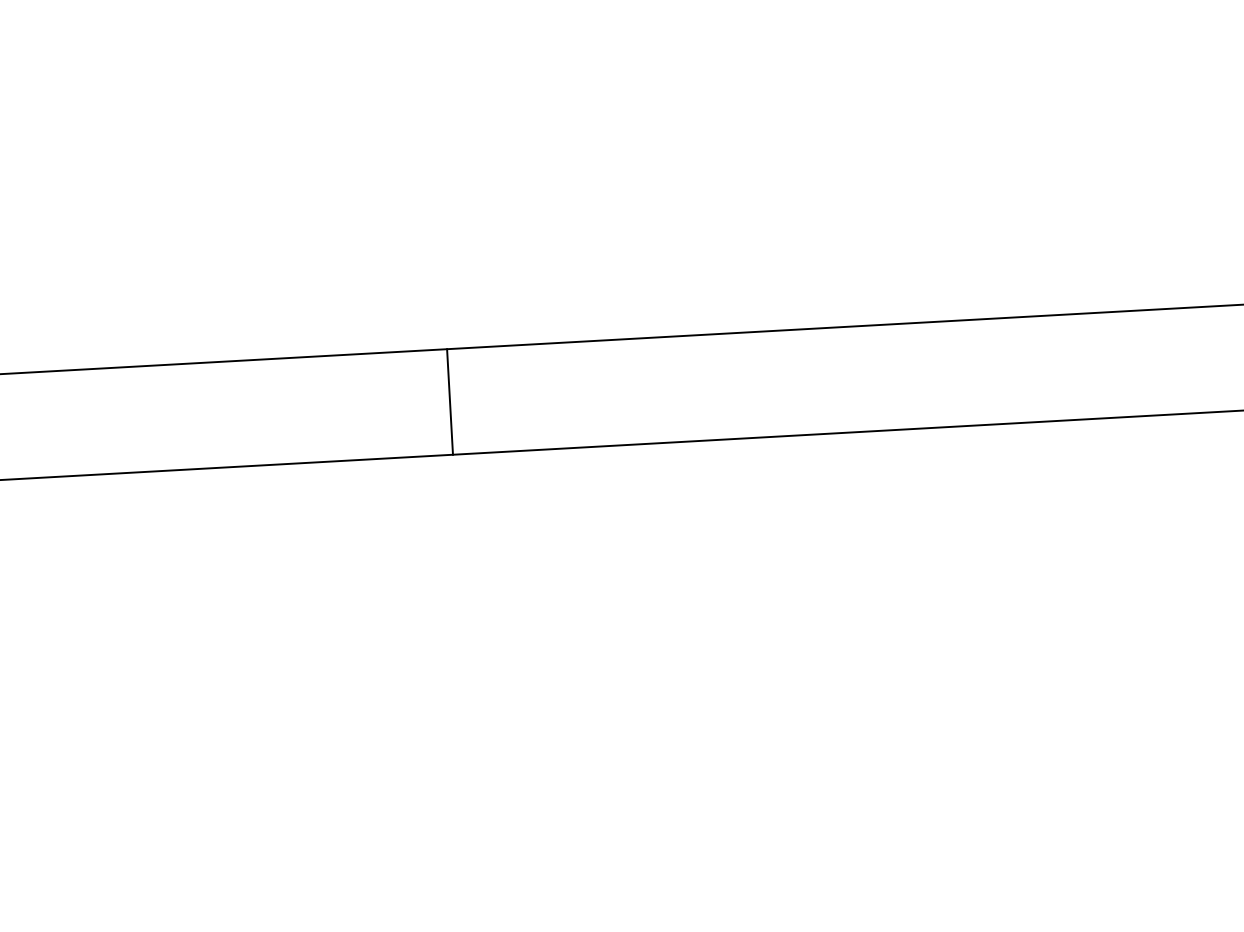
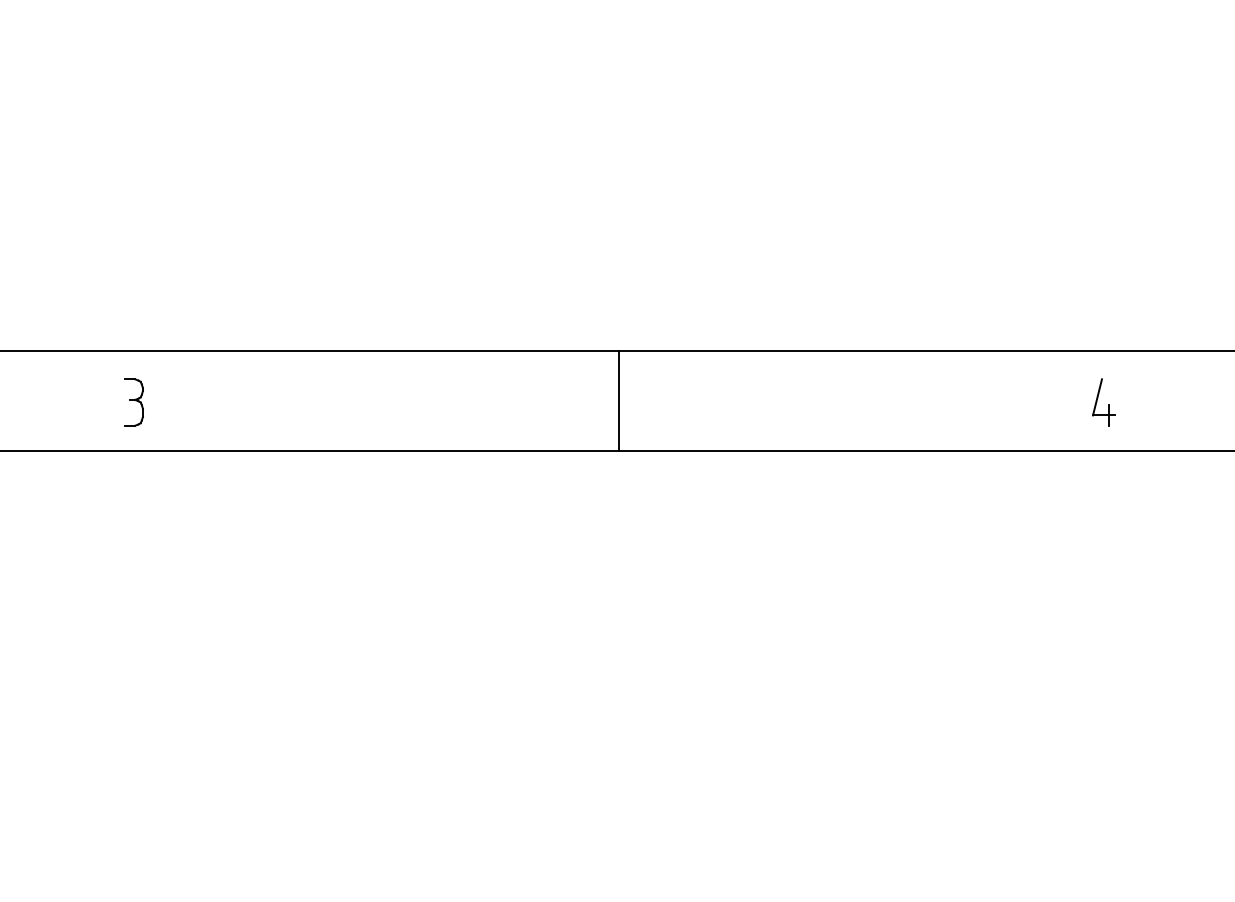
part: (997, 372) -> (1103, 402), added
line: (450, 401) -> (619, 400), moved

